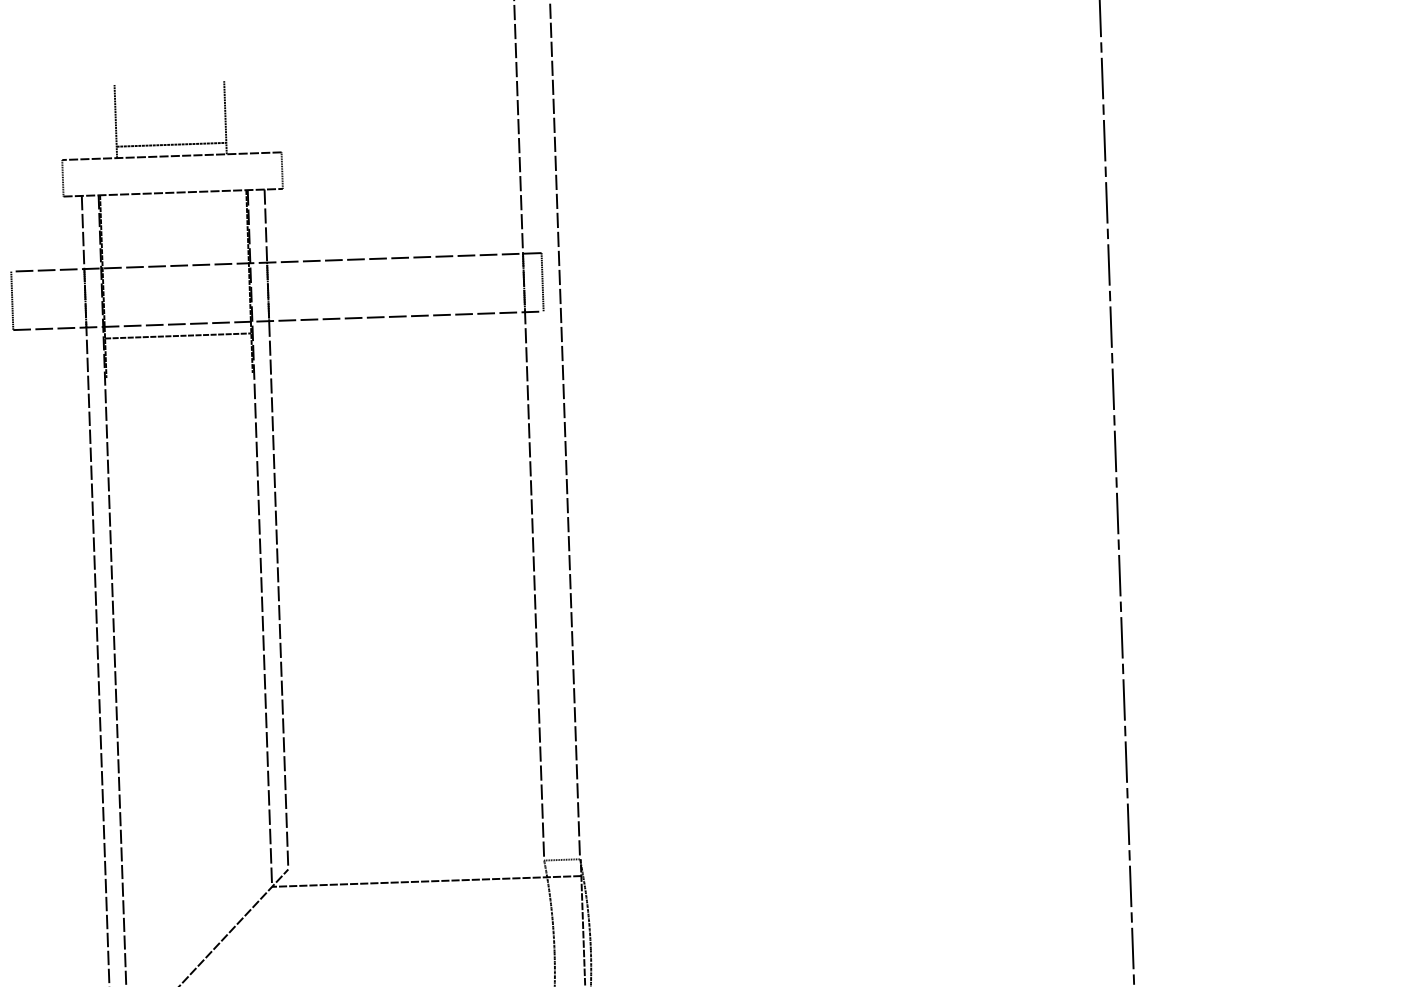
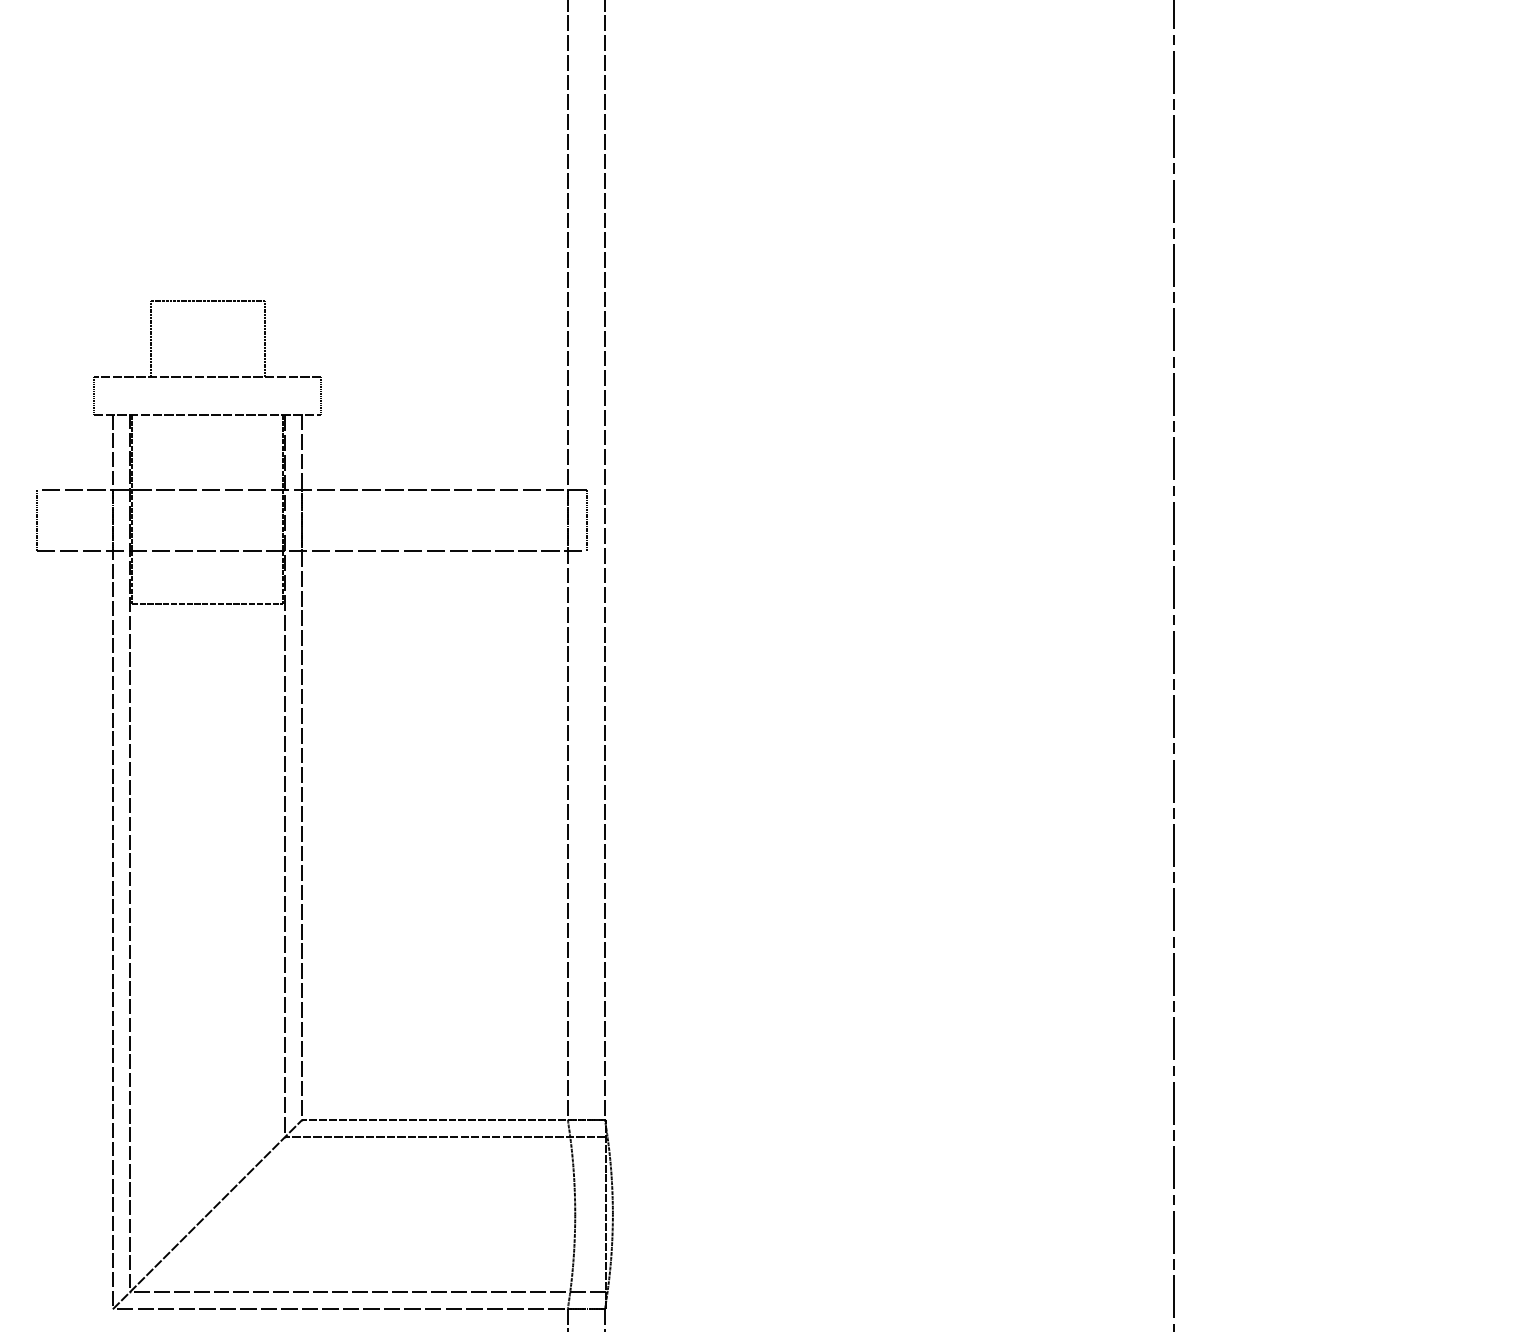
line: (171, 144) -> (207, 300), moved
line: (178, 336) -> (207, 604), moved
line: (433, 864) -> (453, 1119), added

